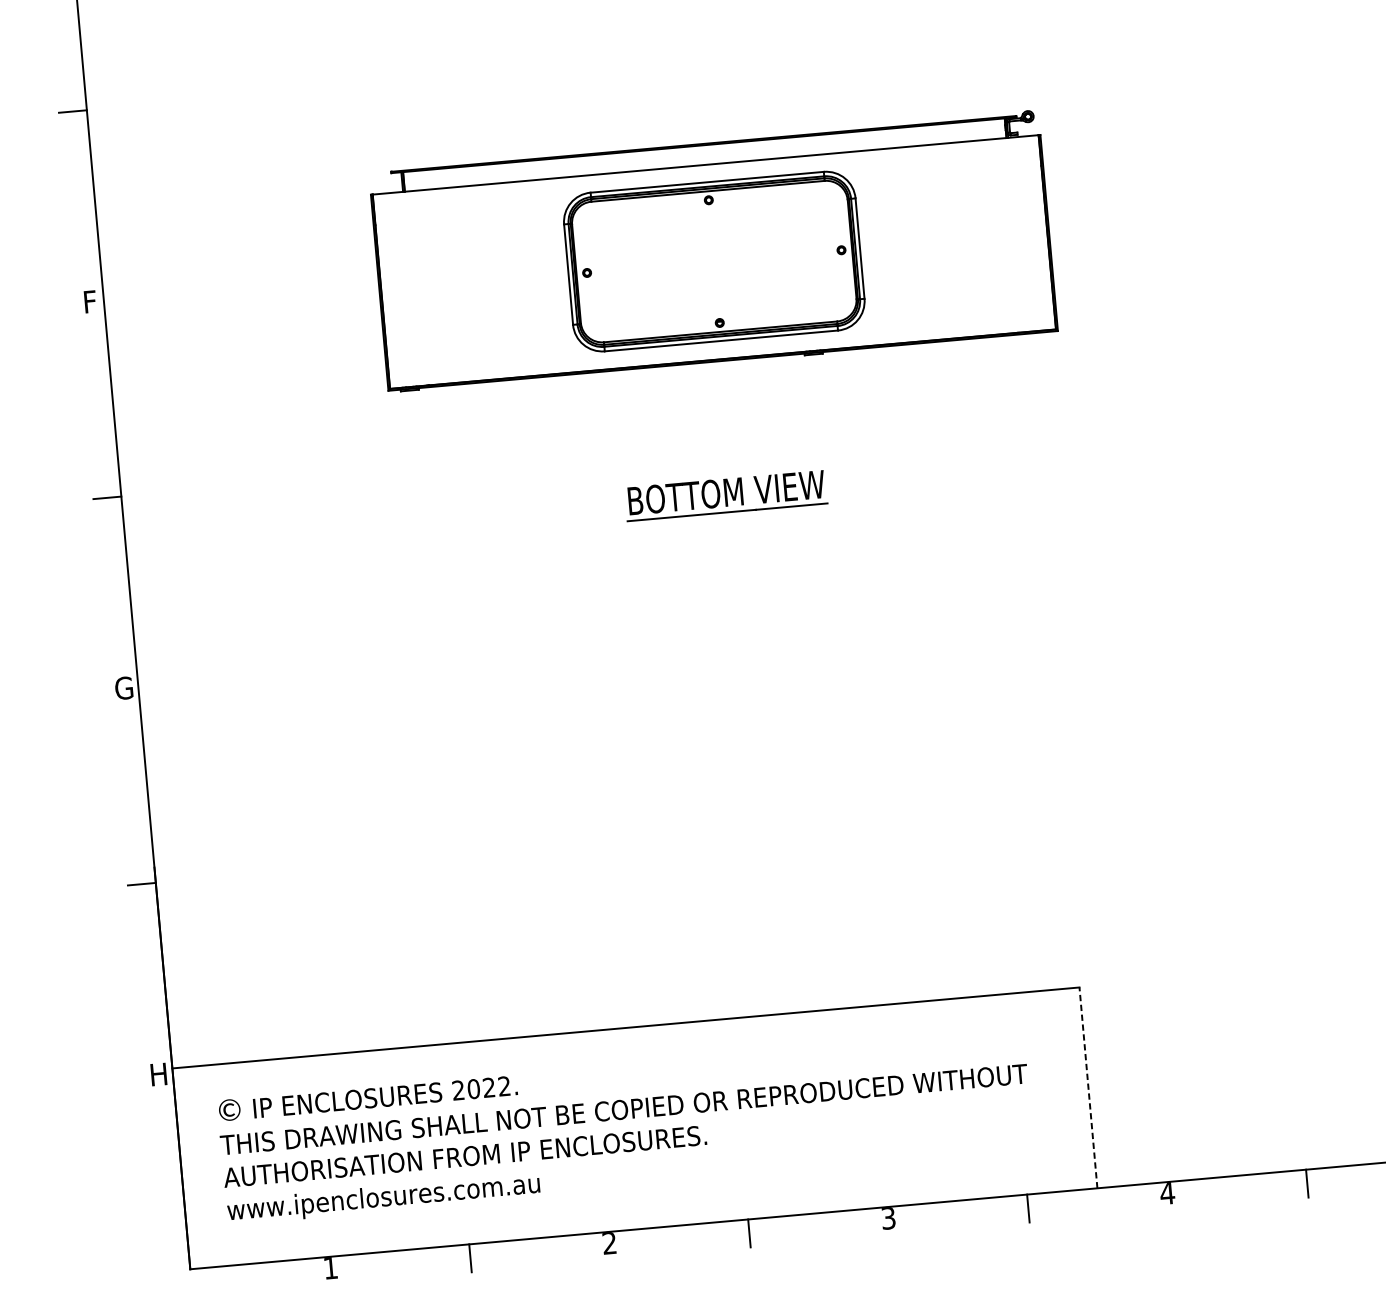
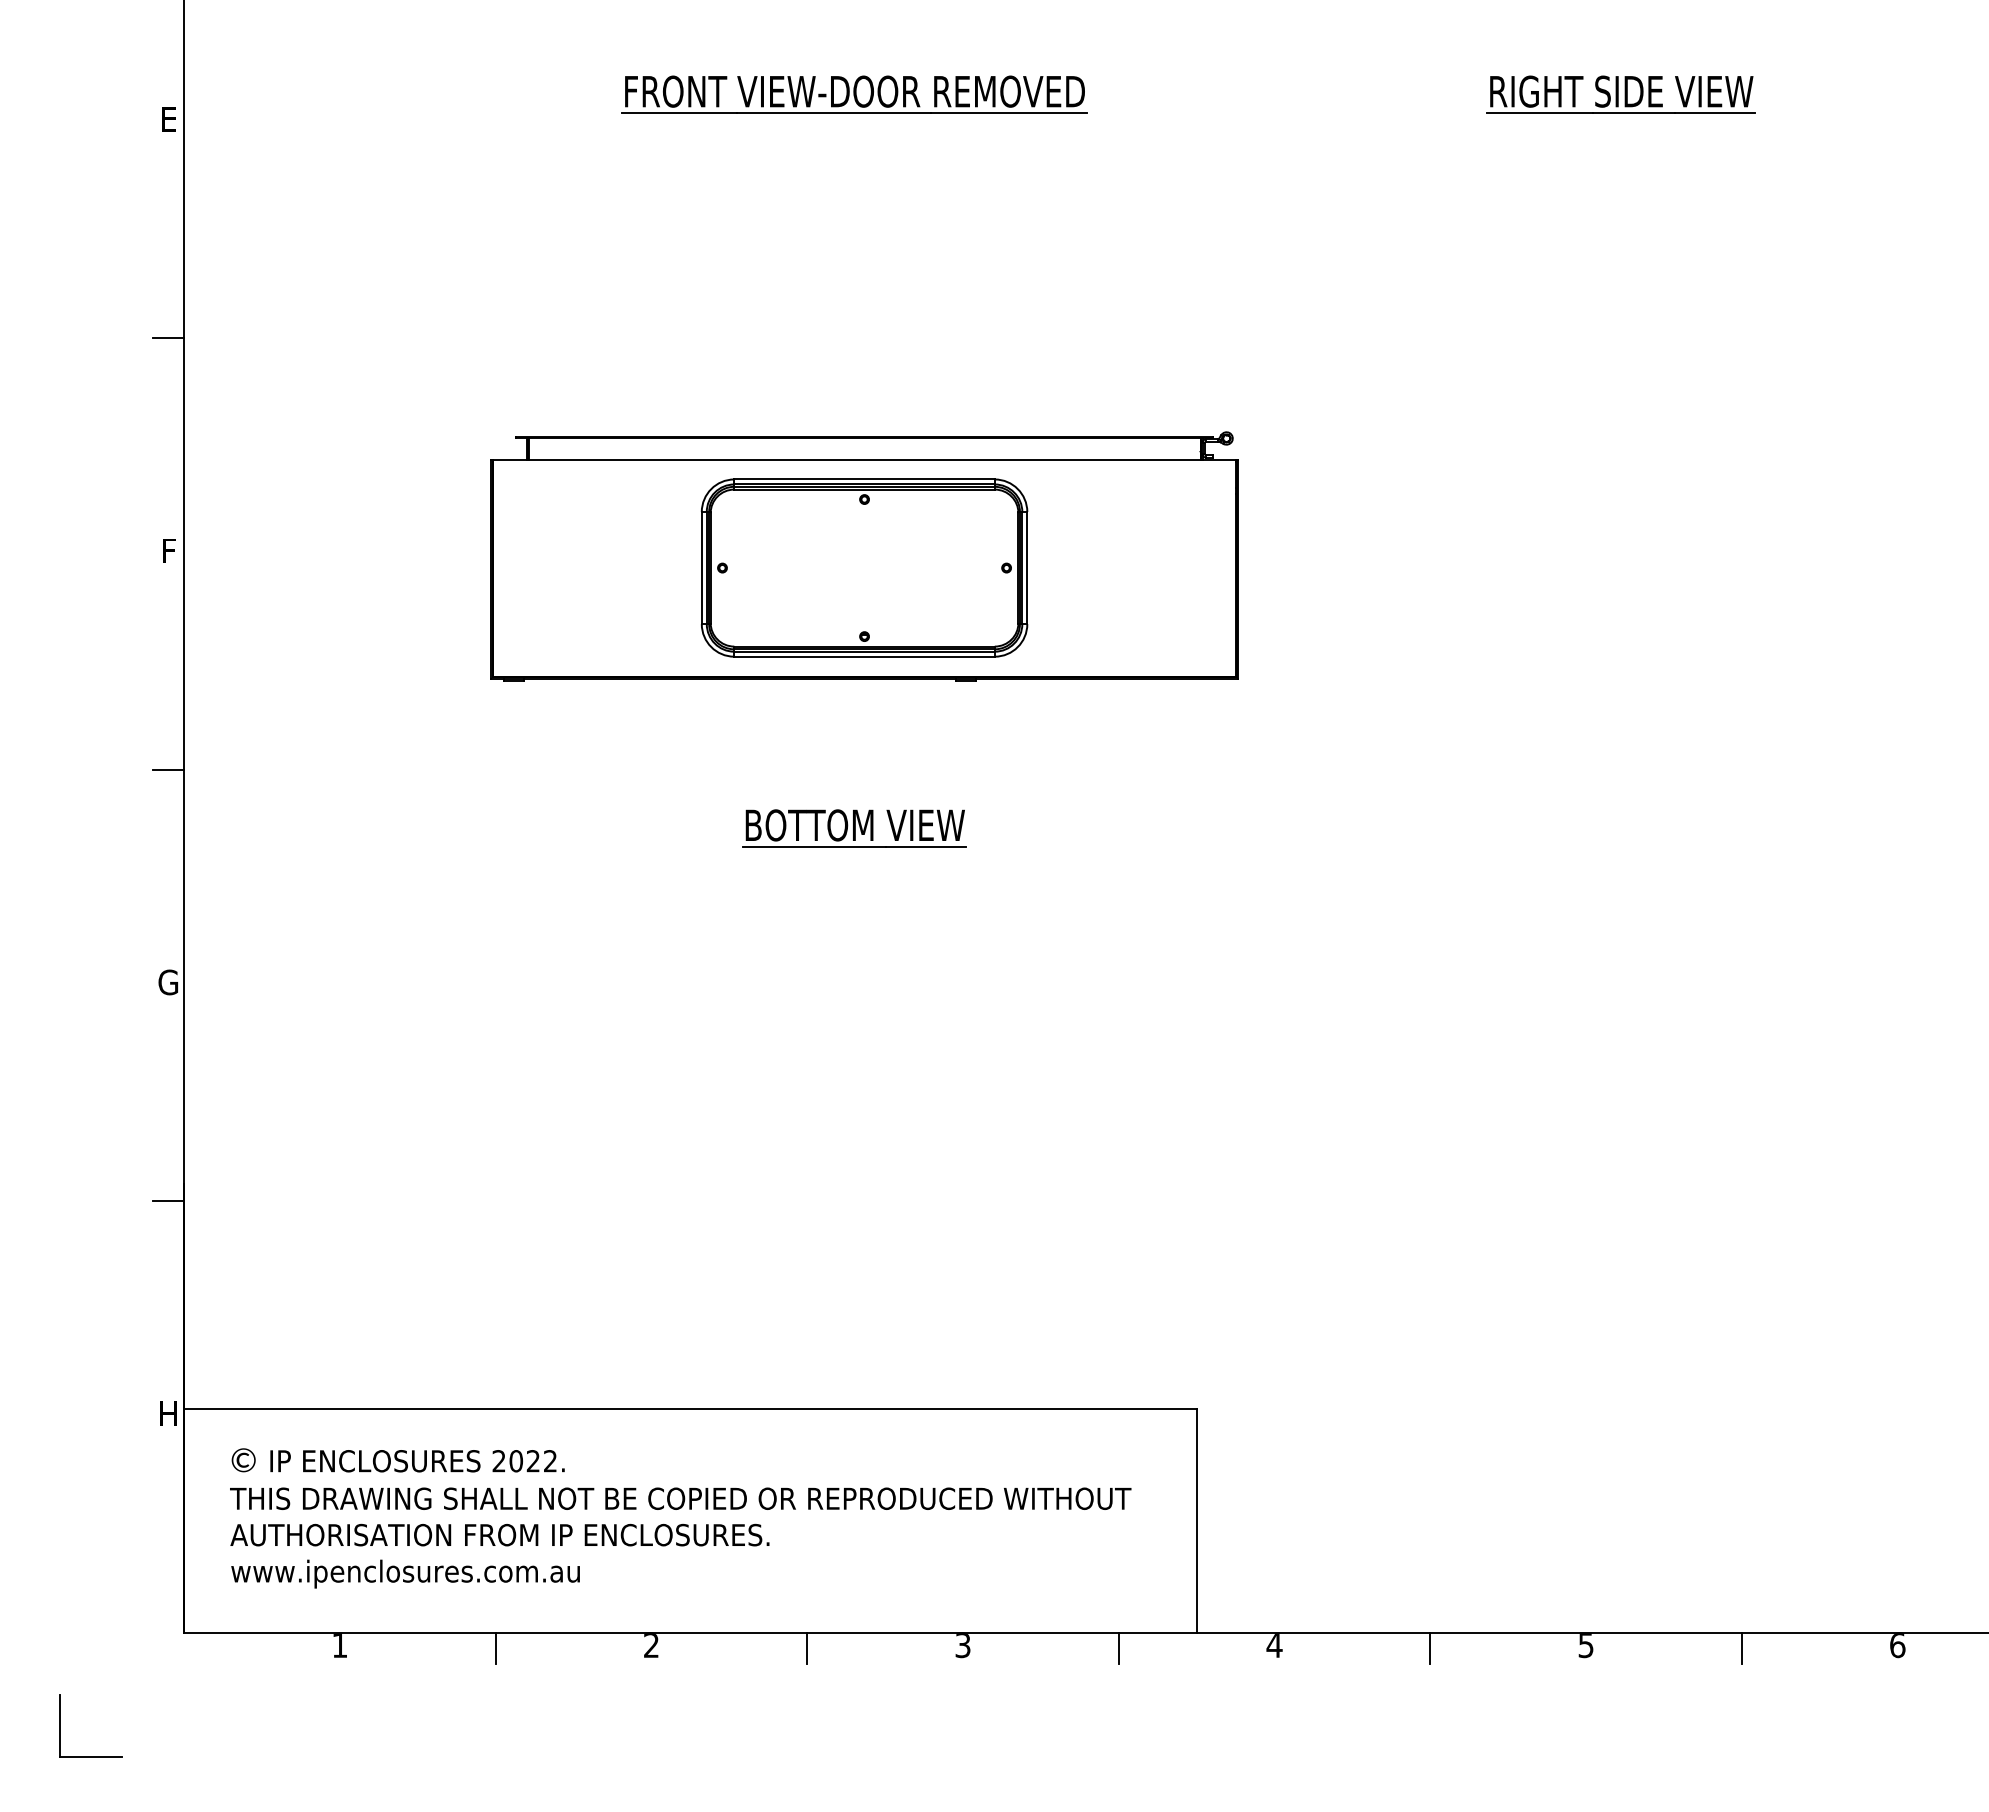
line: (1088, 1087) -> (1197, 1520), dashed -> solid

